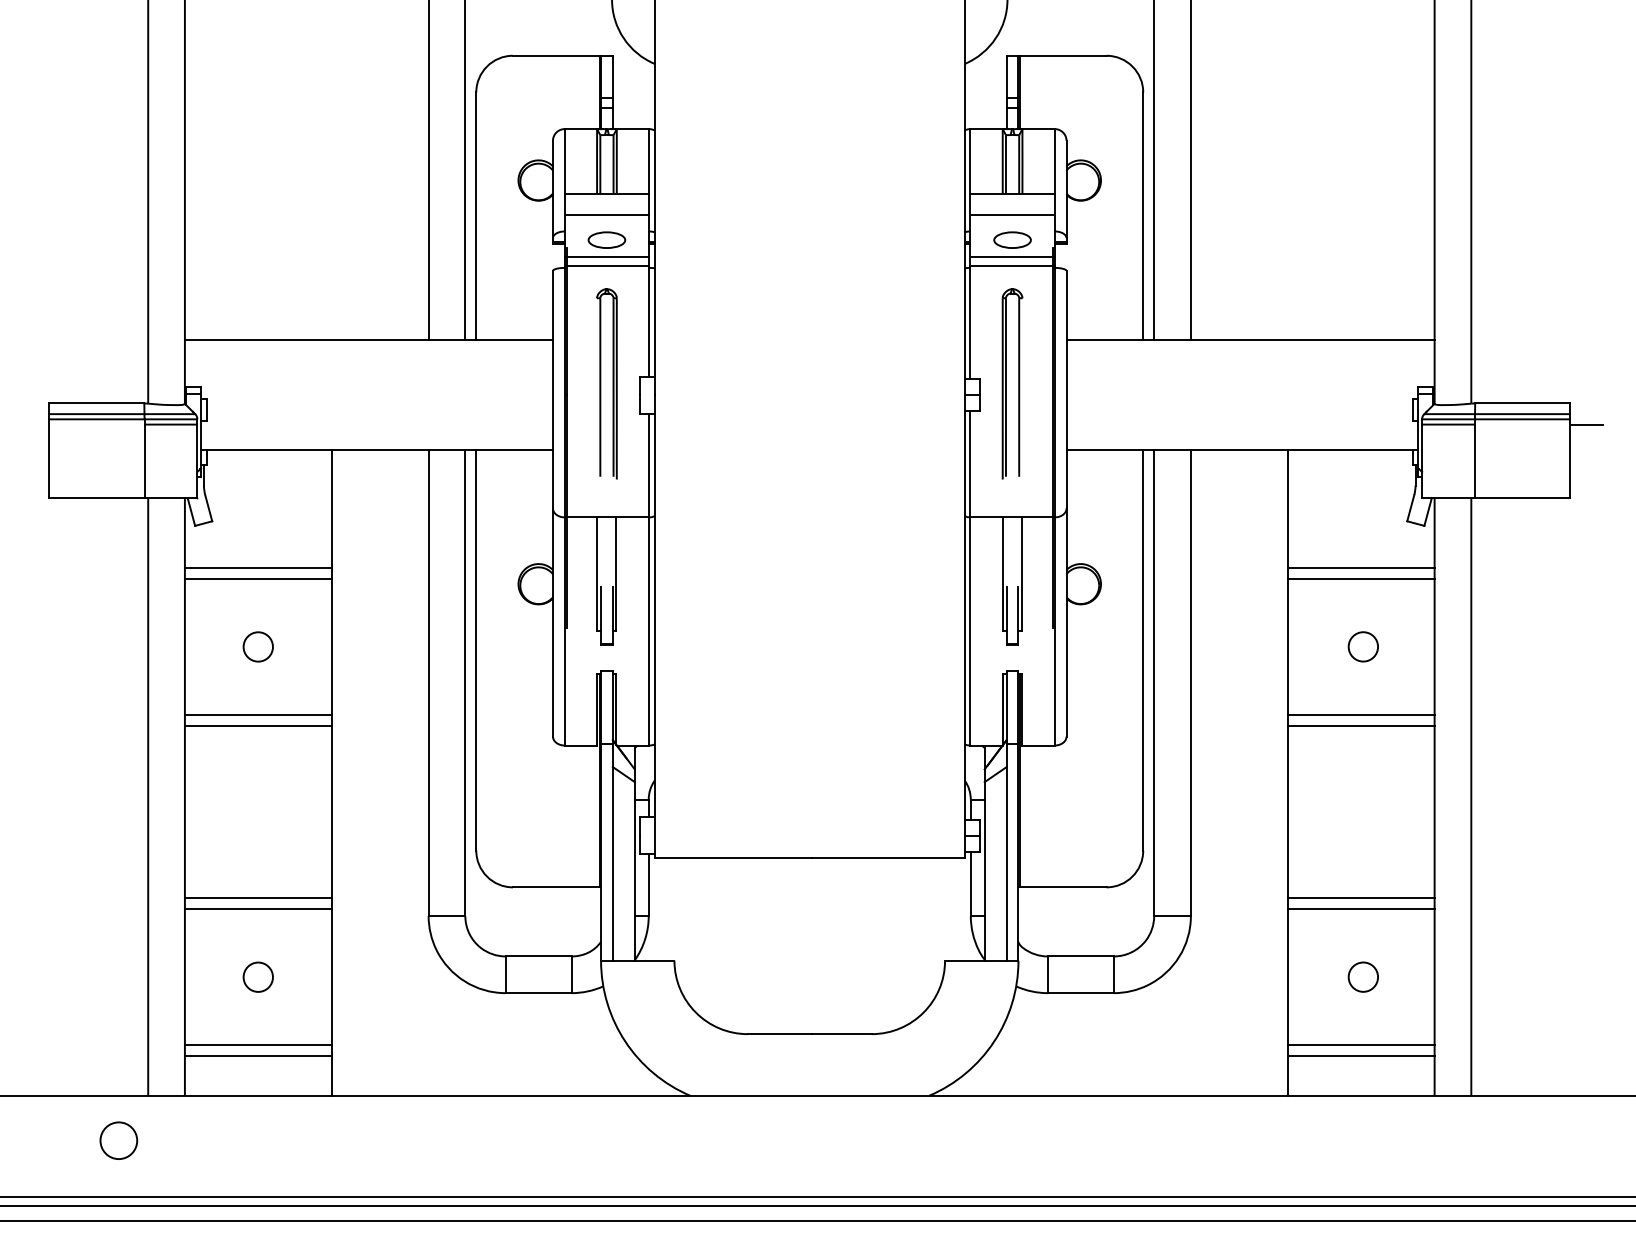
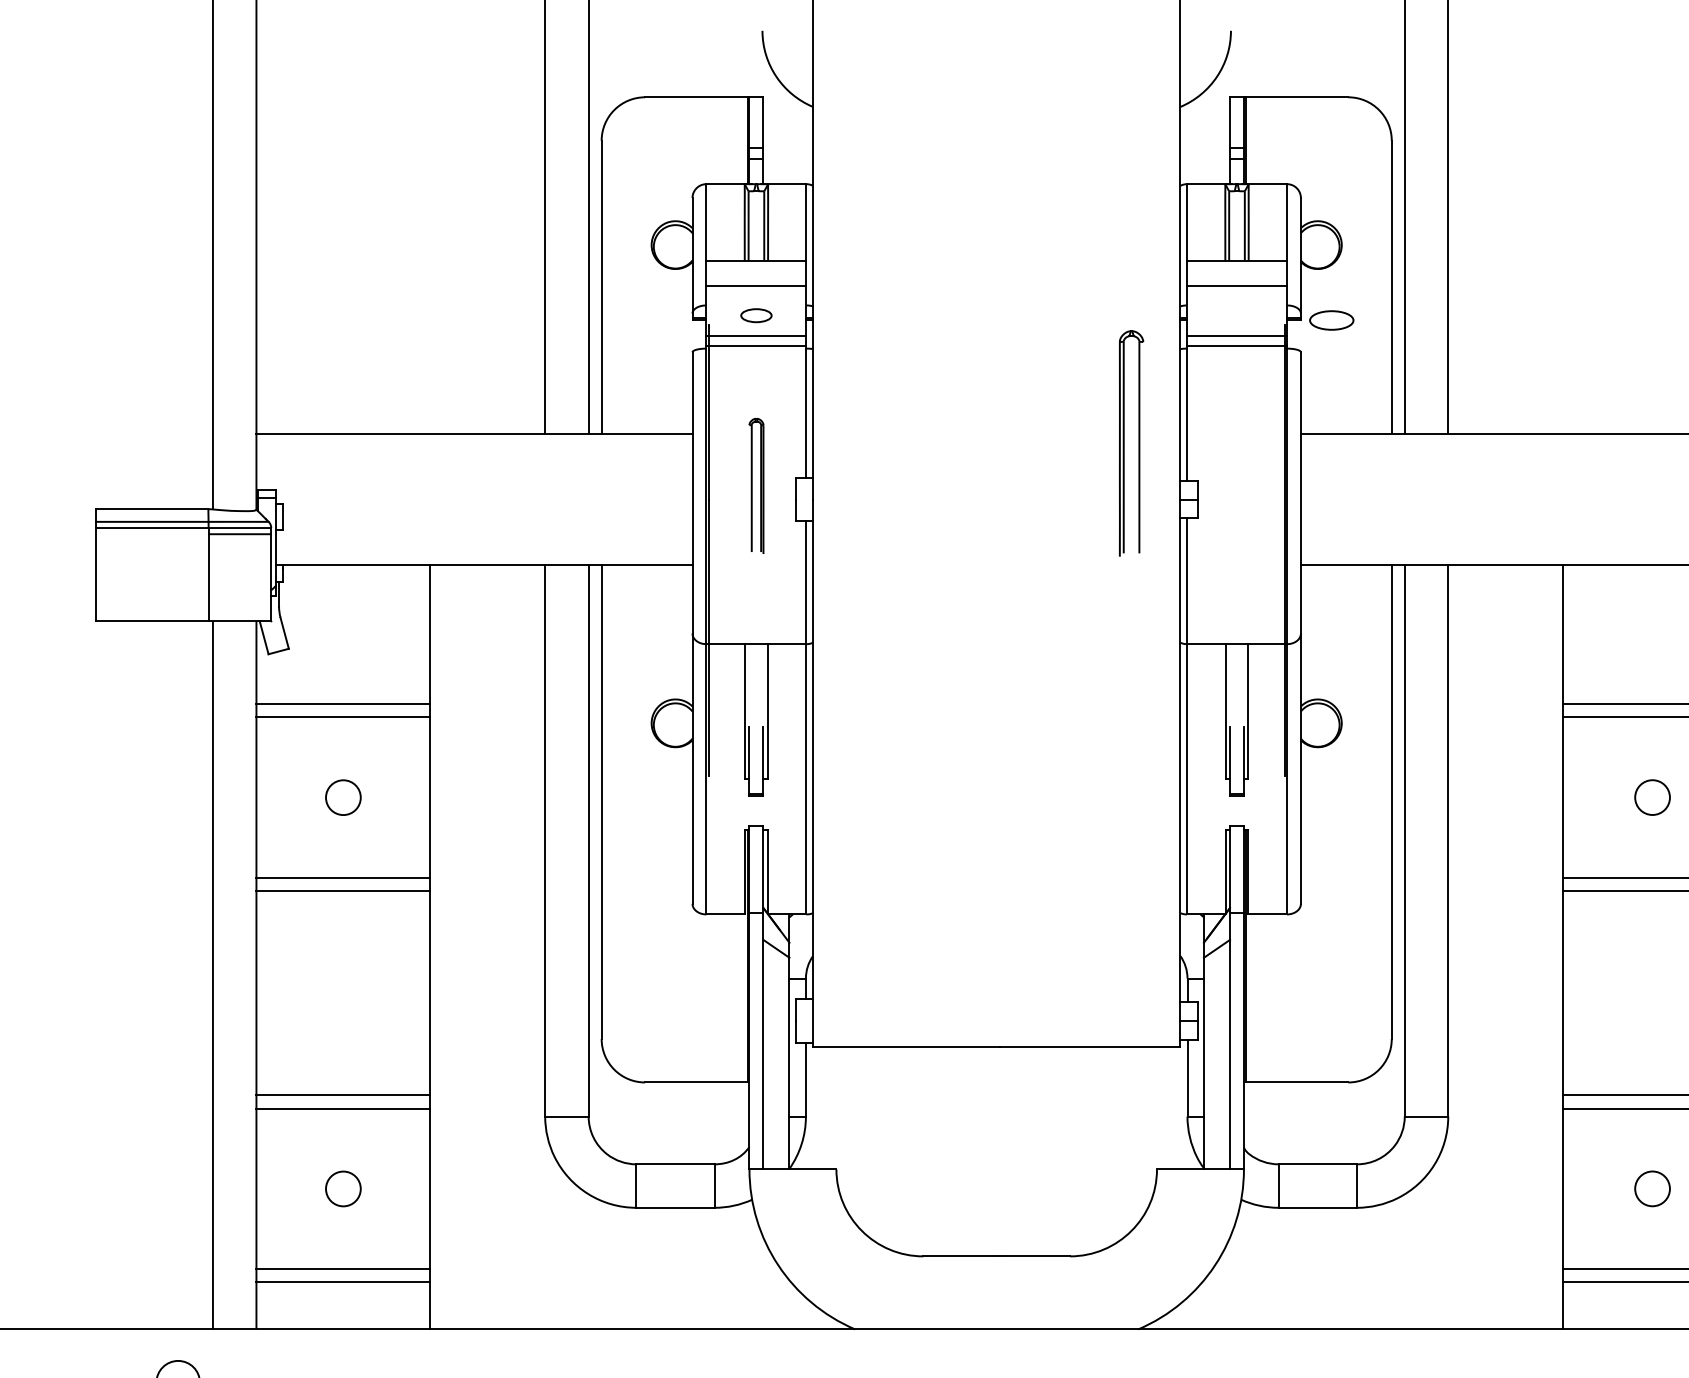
part: (606, 239) -> (755, 314), size x0.7
part: (1012, 239) -> (1331, 319), moved
part: (606, 383) -> (755, 485), size x0.6
part: (1012, 383) -> (1131, 442), moved

